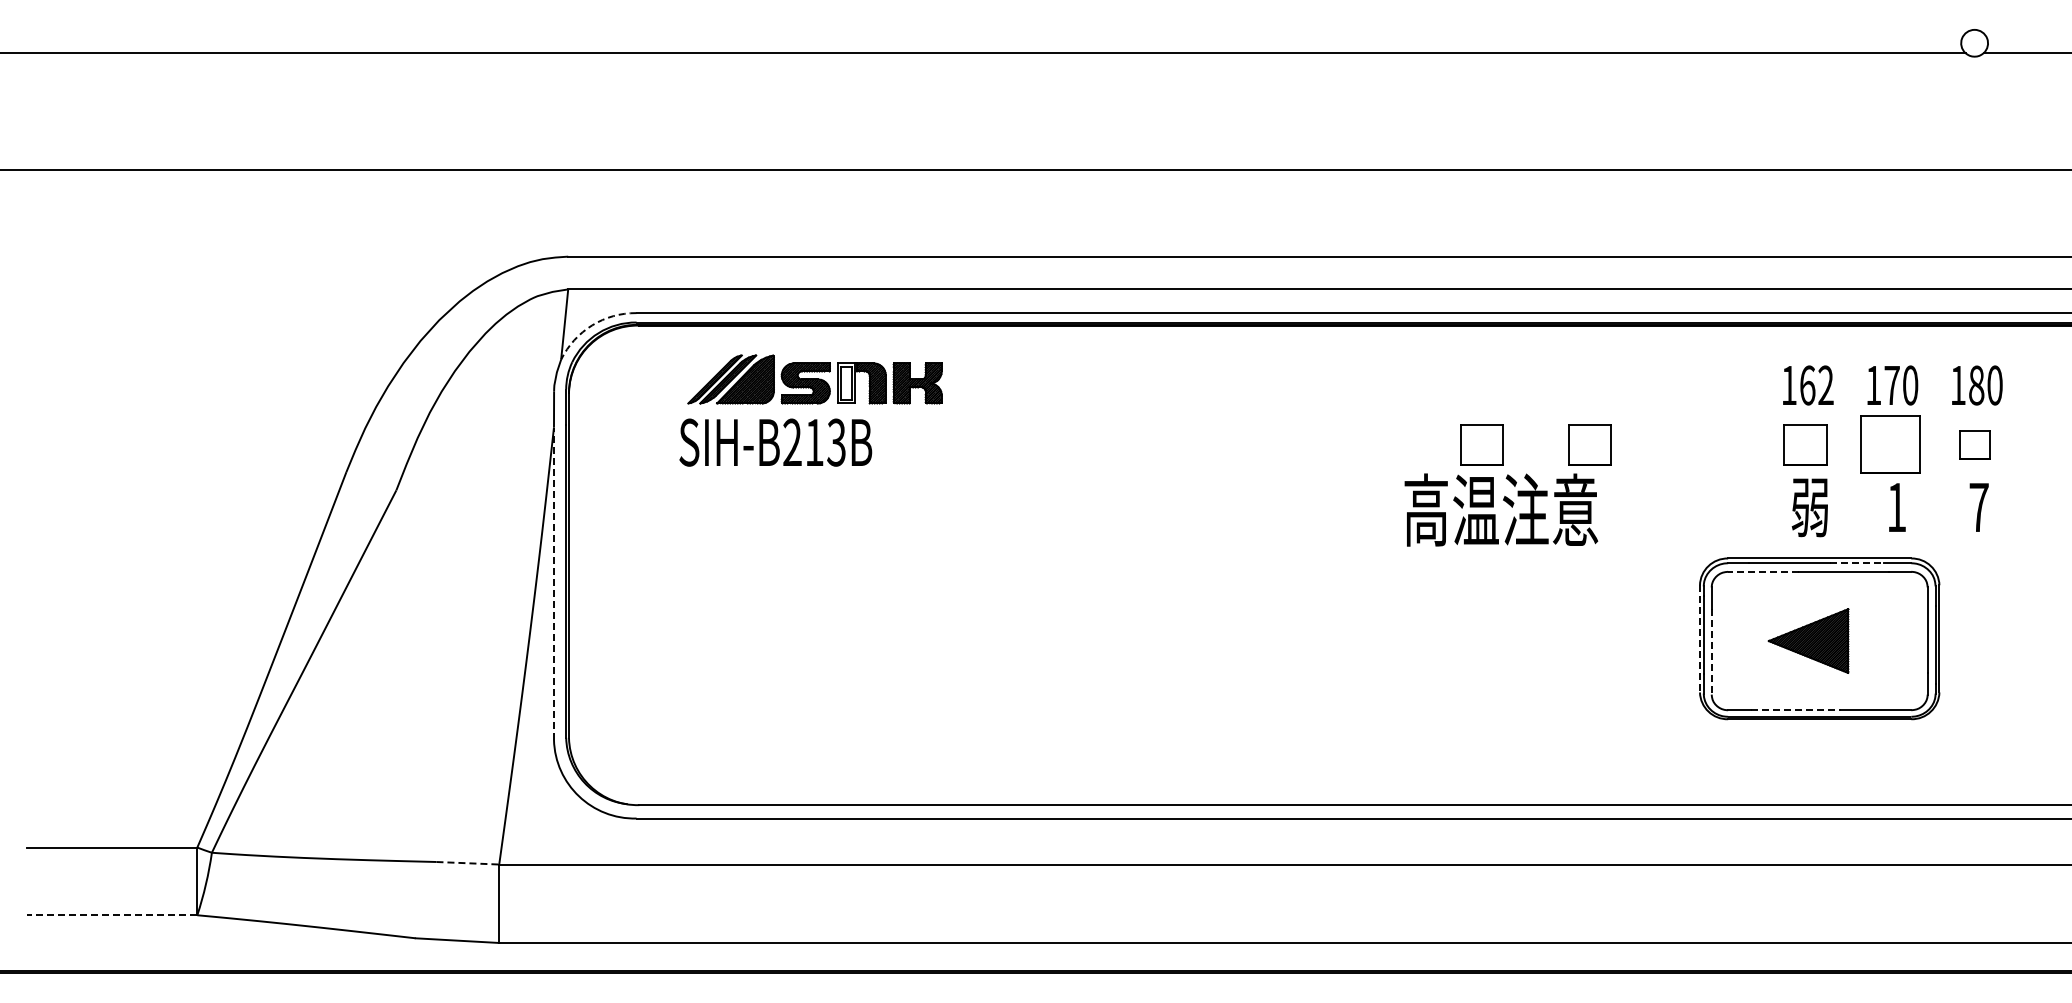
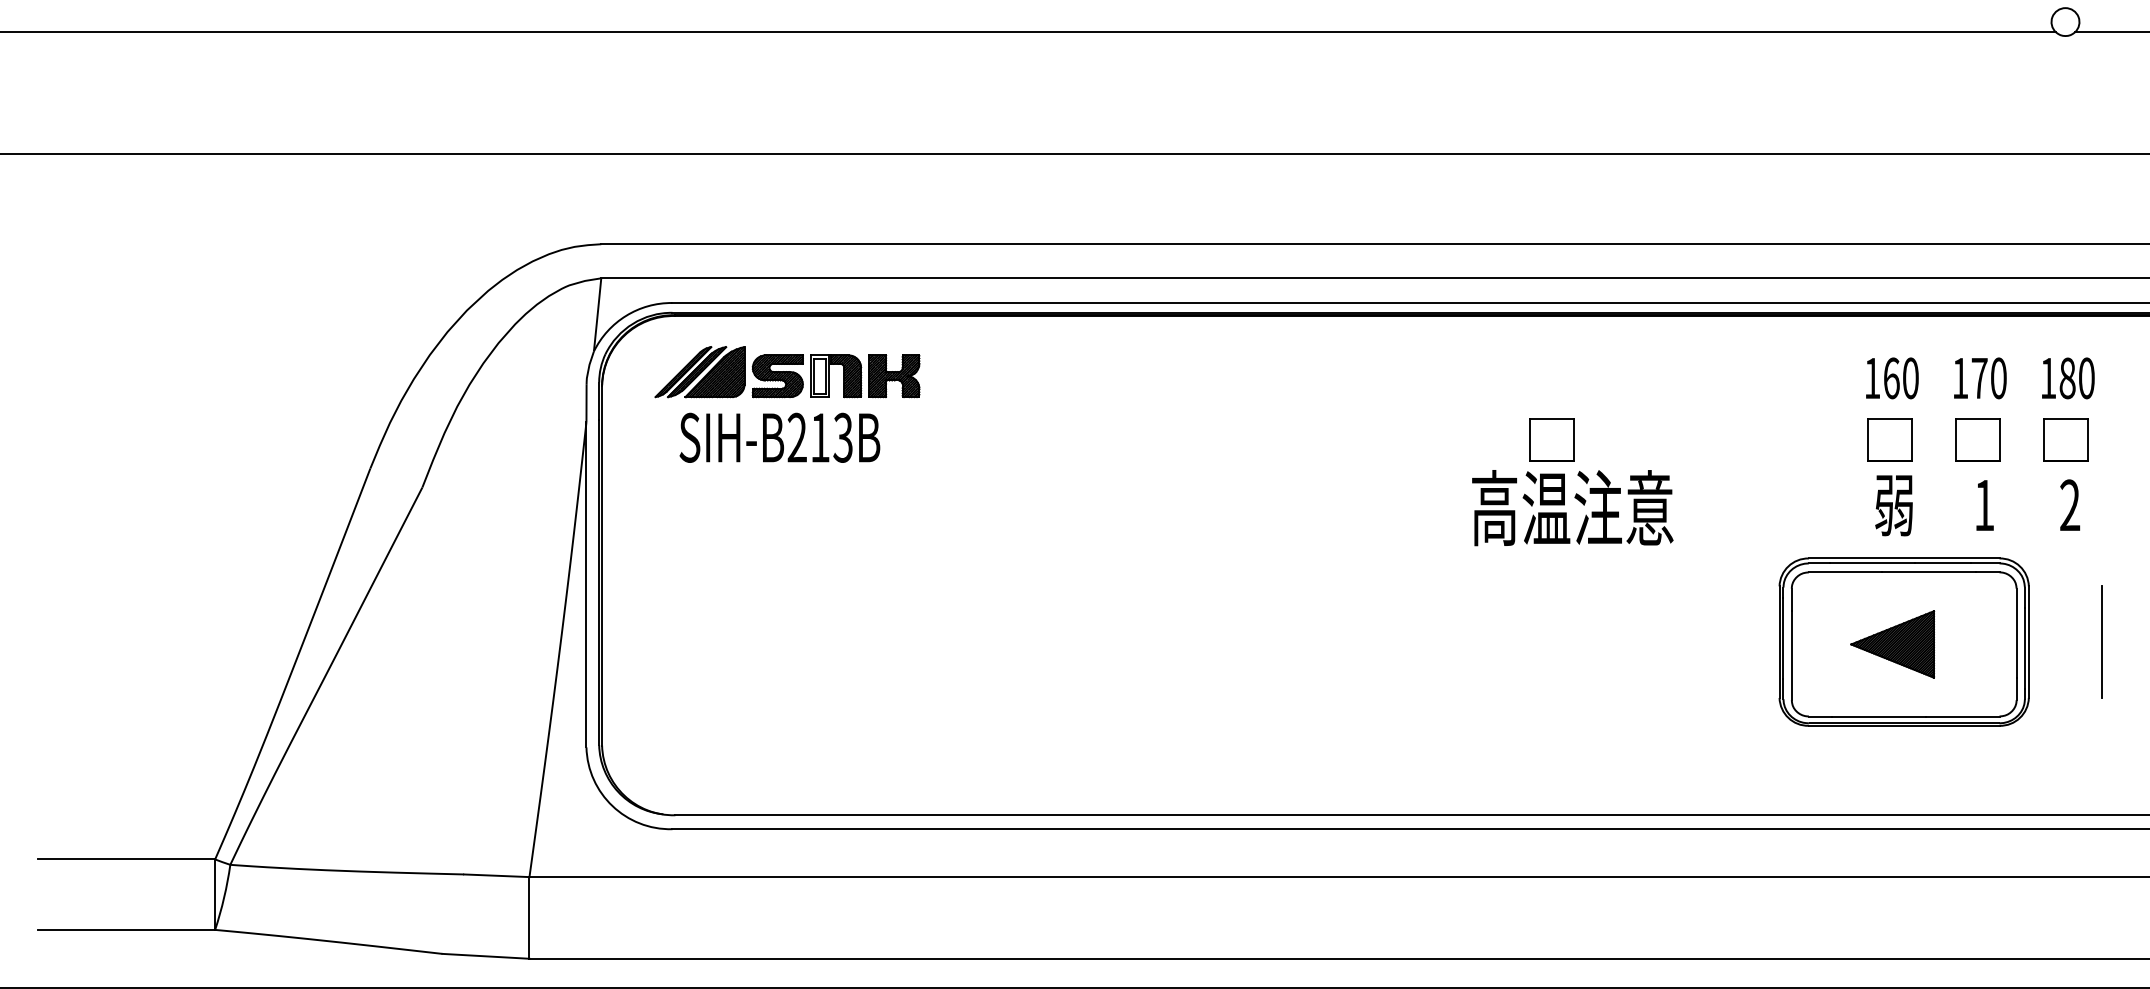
arc: (592, 325) -> (626, 315), dashed -> solid
part: (814, 379) -> (786, 372), moved
text: (1825, 385) -> (1910, 378), 162 -> 160
text: (775, 442) -> (779, 437), moved
part: (1589, 444) -> (1664, 439), removed
part: (1889, 444) -> (1976, 439), size x0.71
part: (1974, 444) -> (2065, 439), size x1.43
text: (1978, 506) -> (2069, 504), 7 -> 2
line: (1857, 563) -> (1943, 563), dashed -> solid
line: (1762, 571) -> (1844, 572), dashed -> solid
line: (553, 583) -> (585, 584), dashed -> solid
line: (1699, 638) -> (1779, 641), dashed -> solid
line: (2009, 638) -> (2101, 641), added
line: (1711, 651) -> (1791, 655), dashed -> solid
line: (1796, 710) -> (1880, 716), dashed -> solid
line: (468, 863) -> (497, 876), dashed -> solid
line: (111, 915) -> (125, 930), dashed -> solid

